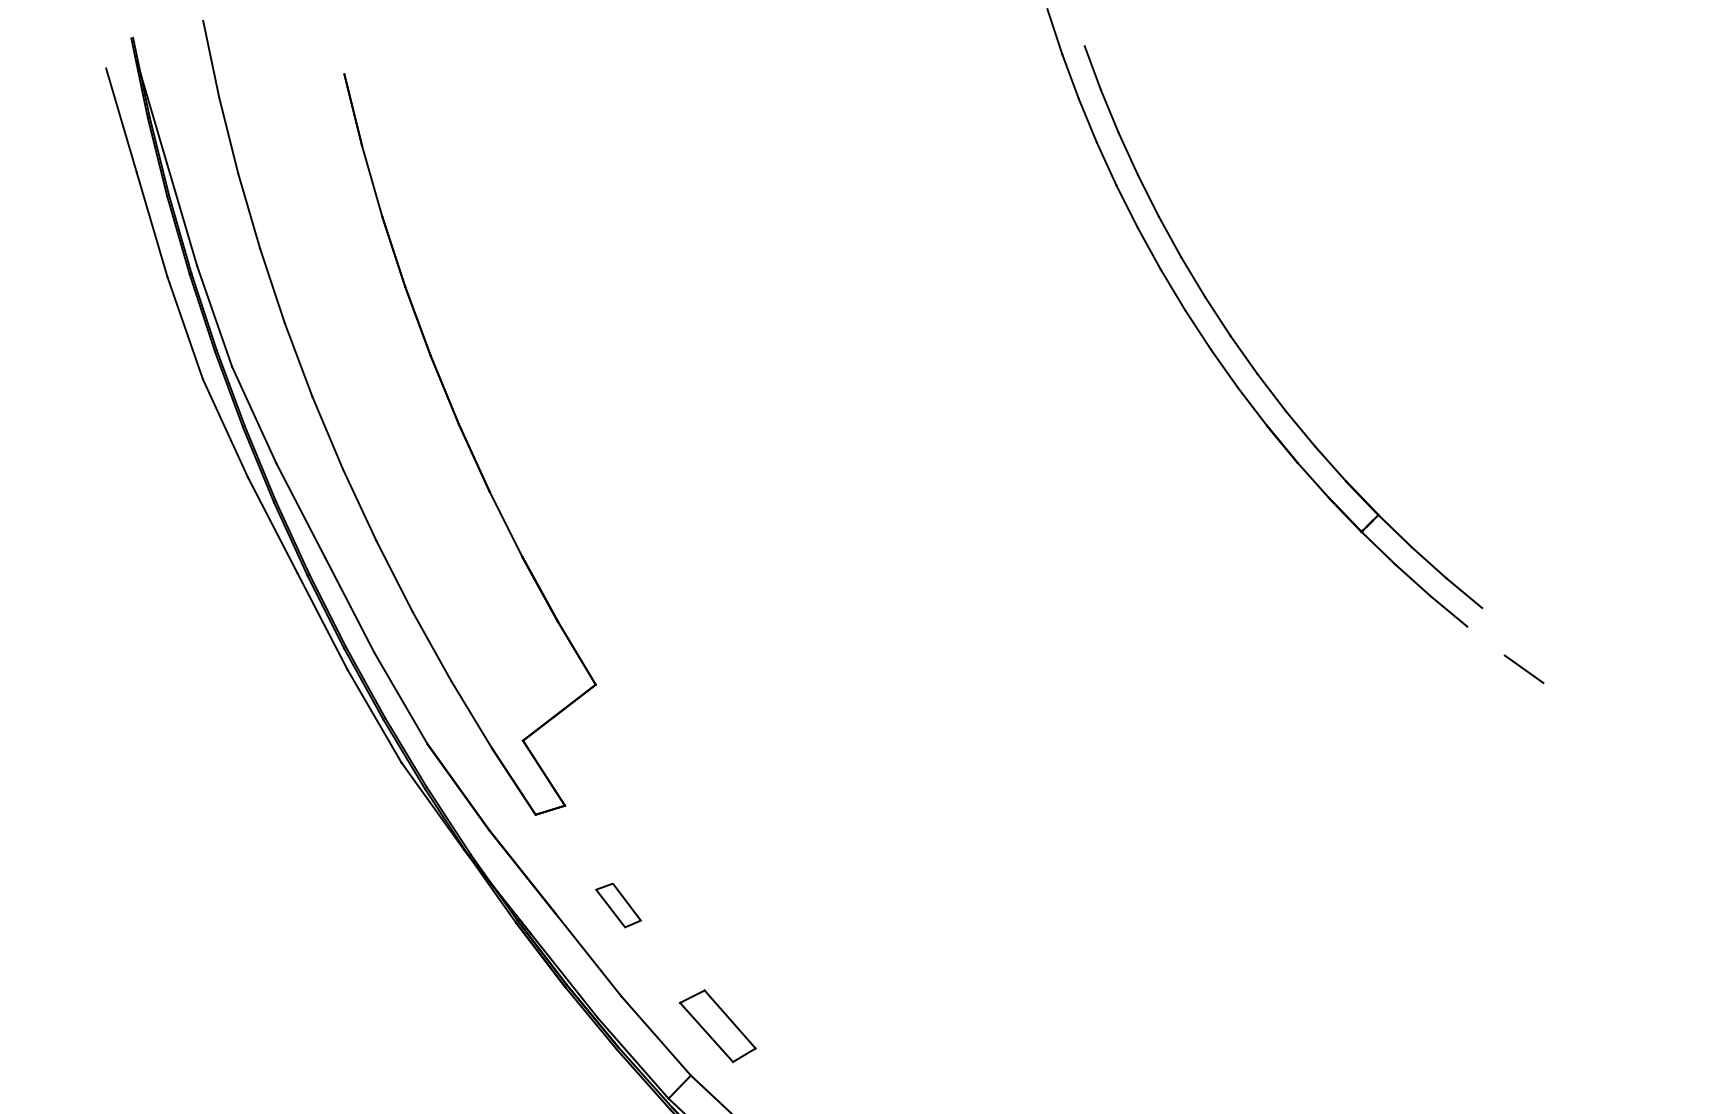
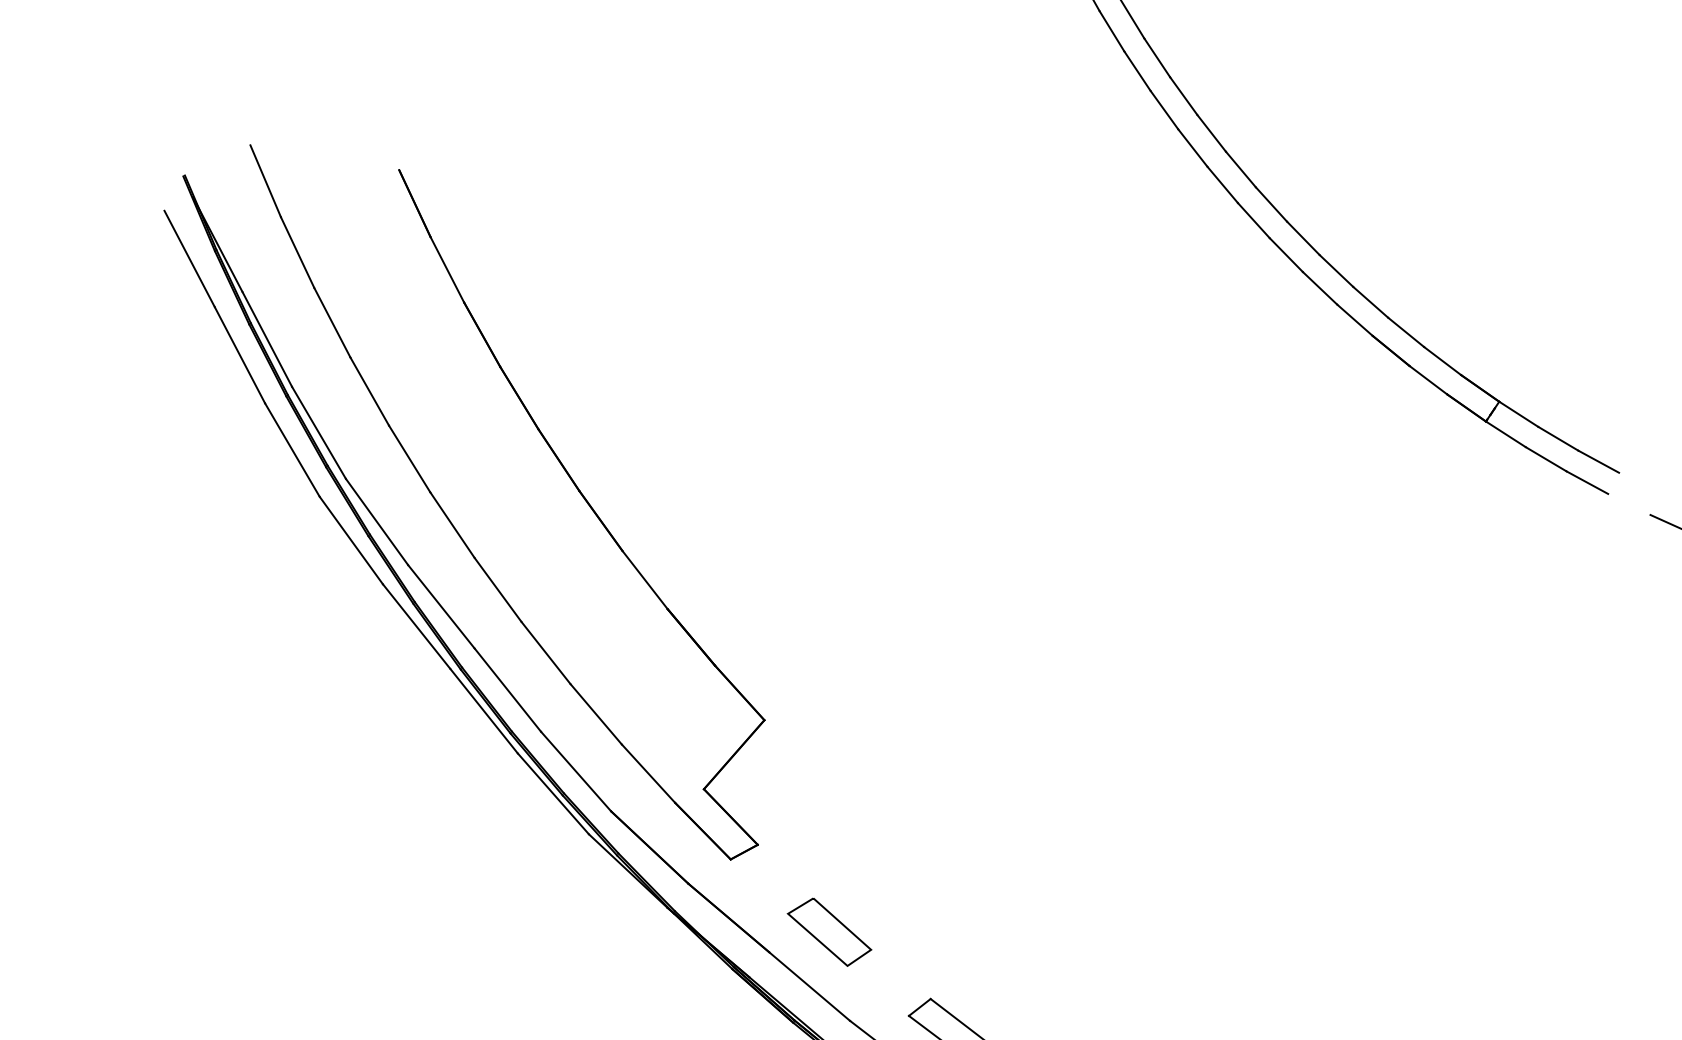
part: (618, 905) -> (829, 932), size x1.67

